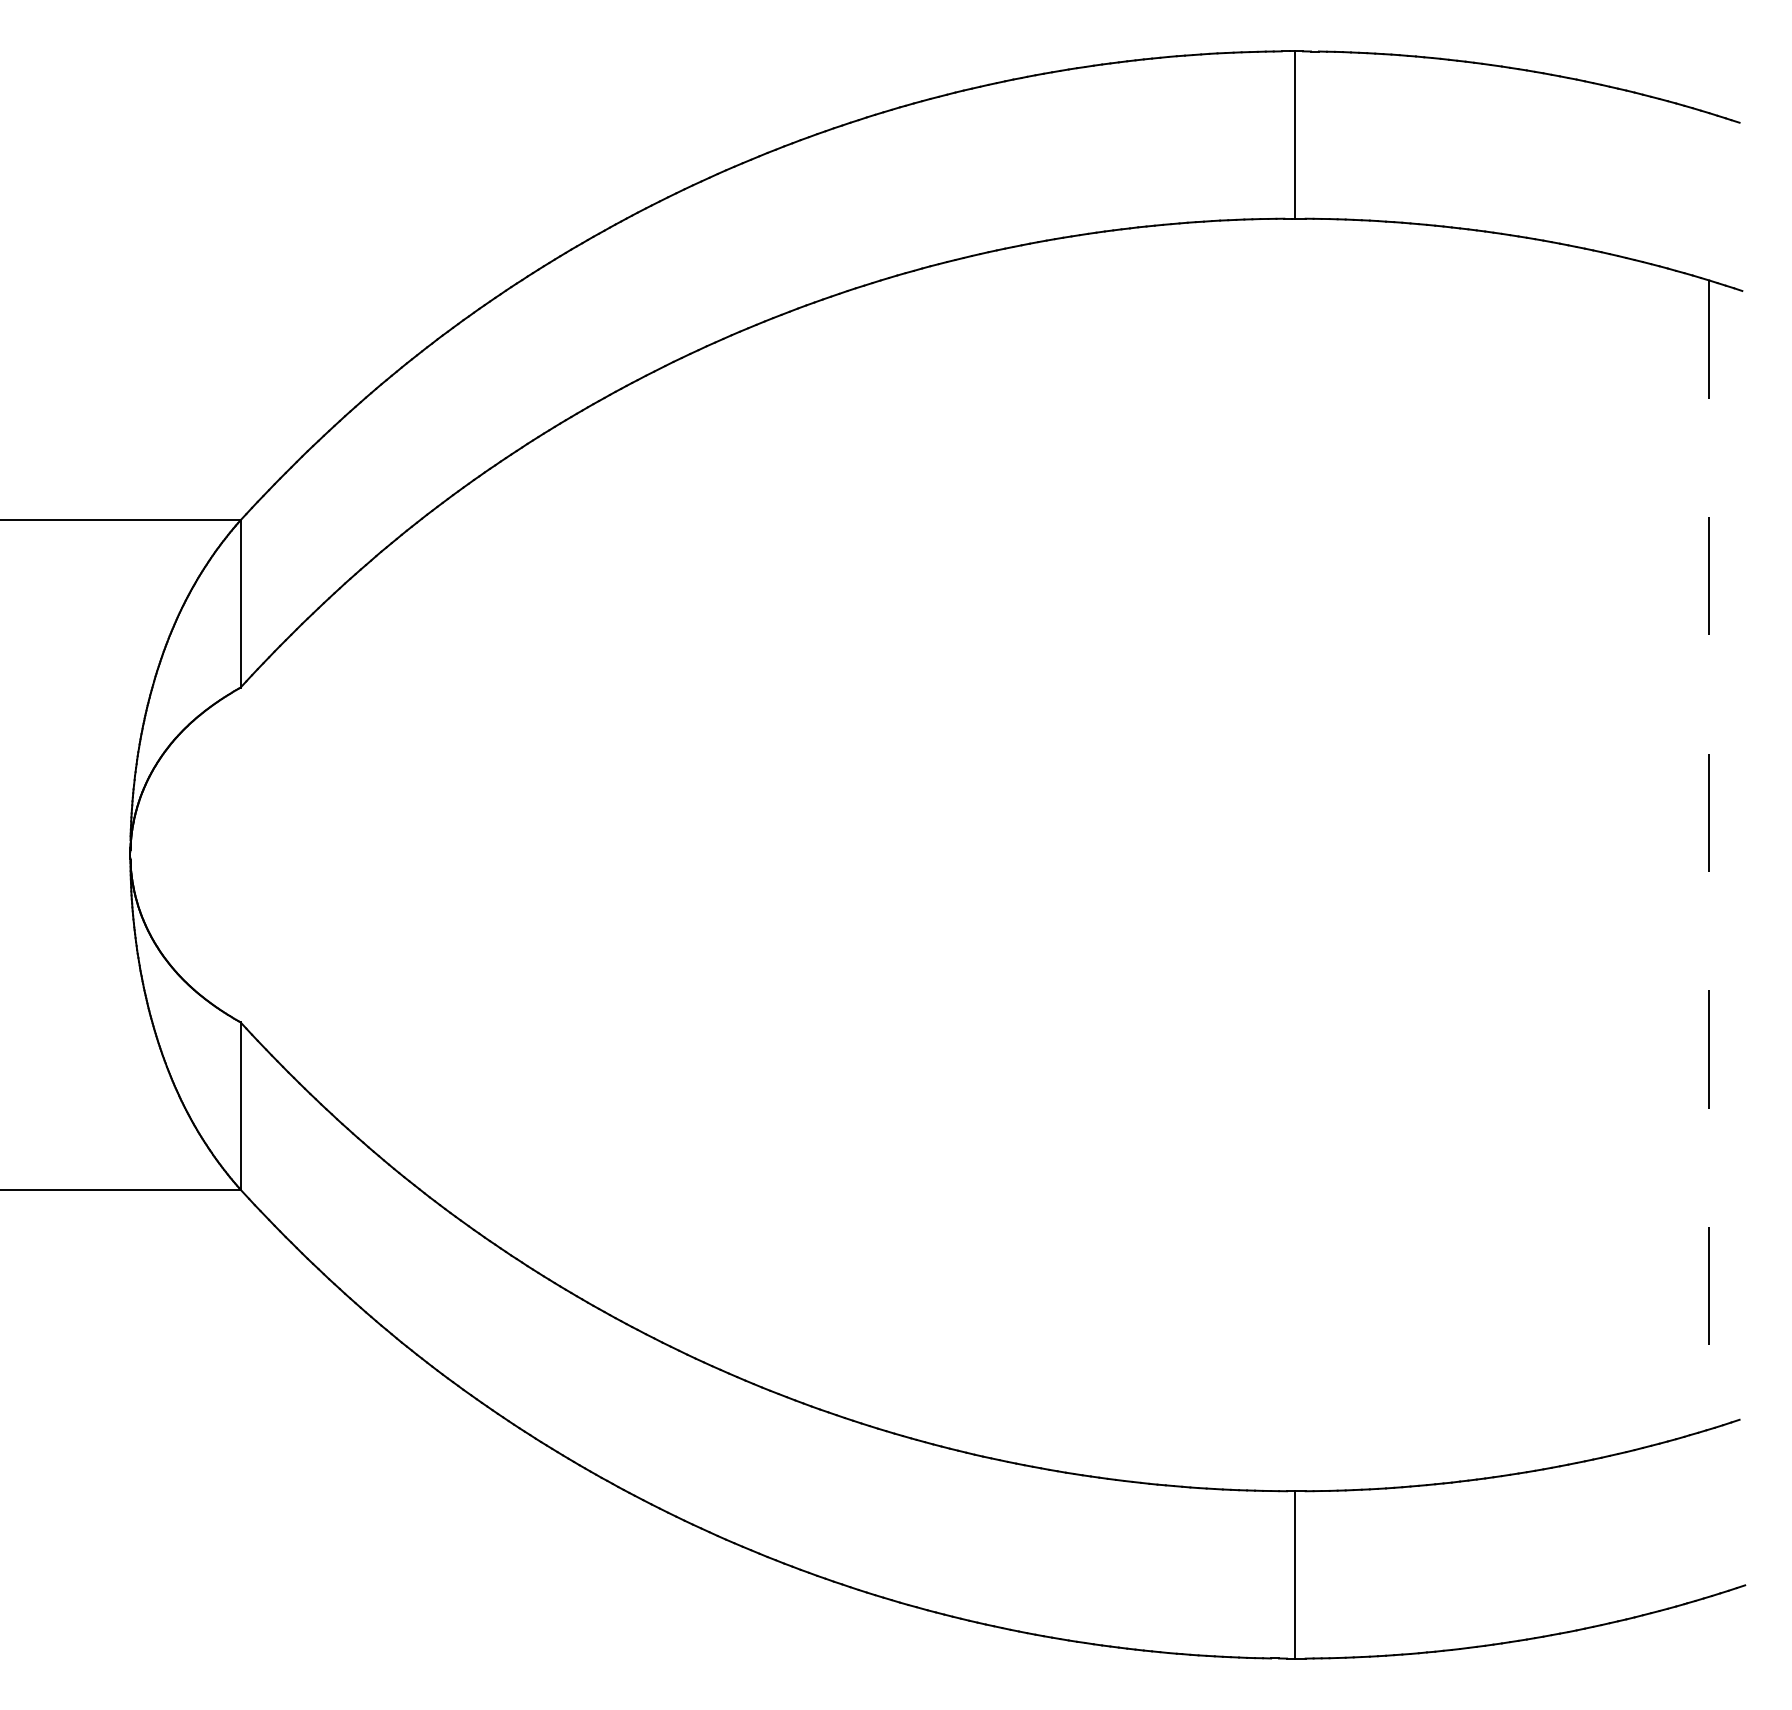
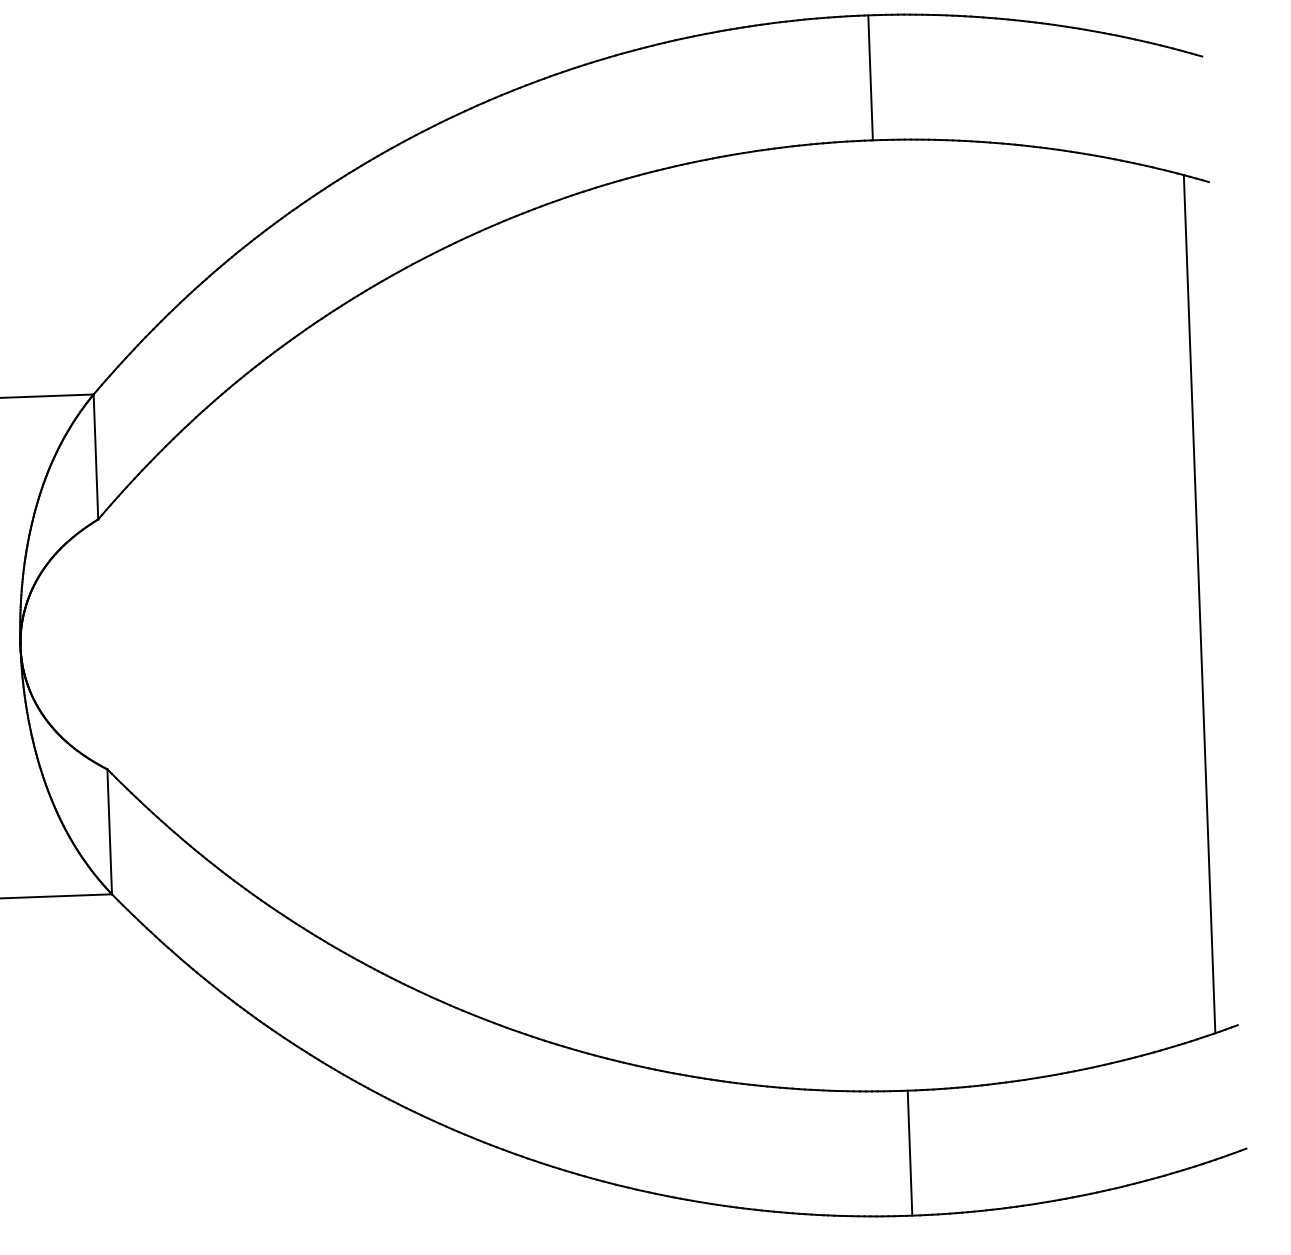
line: (1709, 854) -> (1199, 603), dashed -> solid

